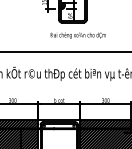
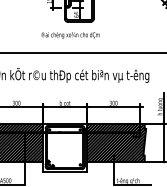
text: (77, 35) -> (70, 35), moved

